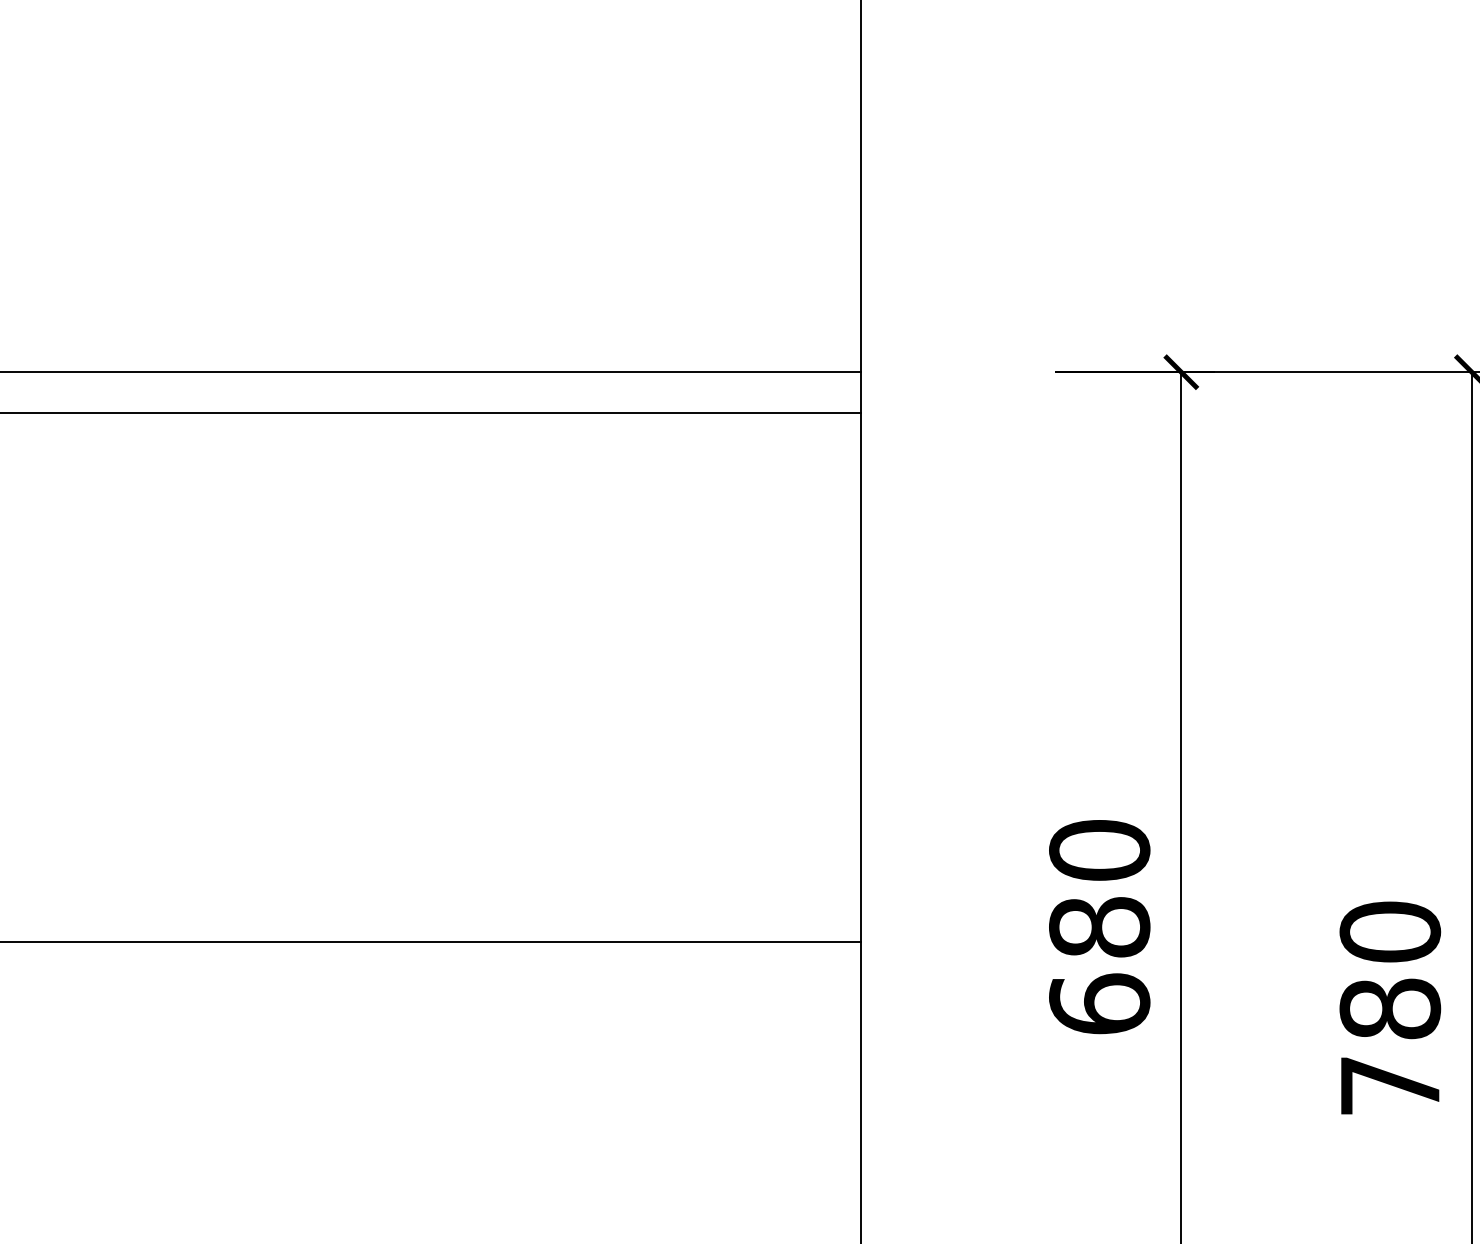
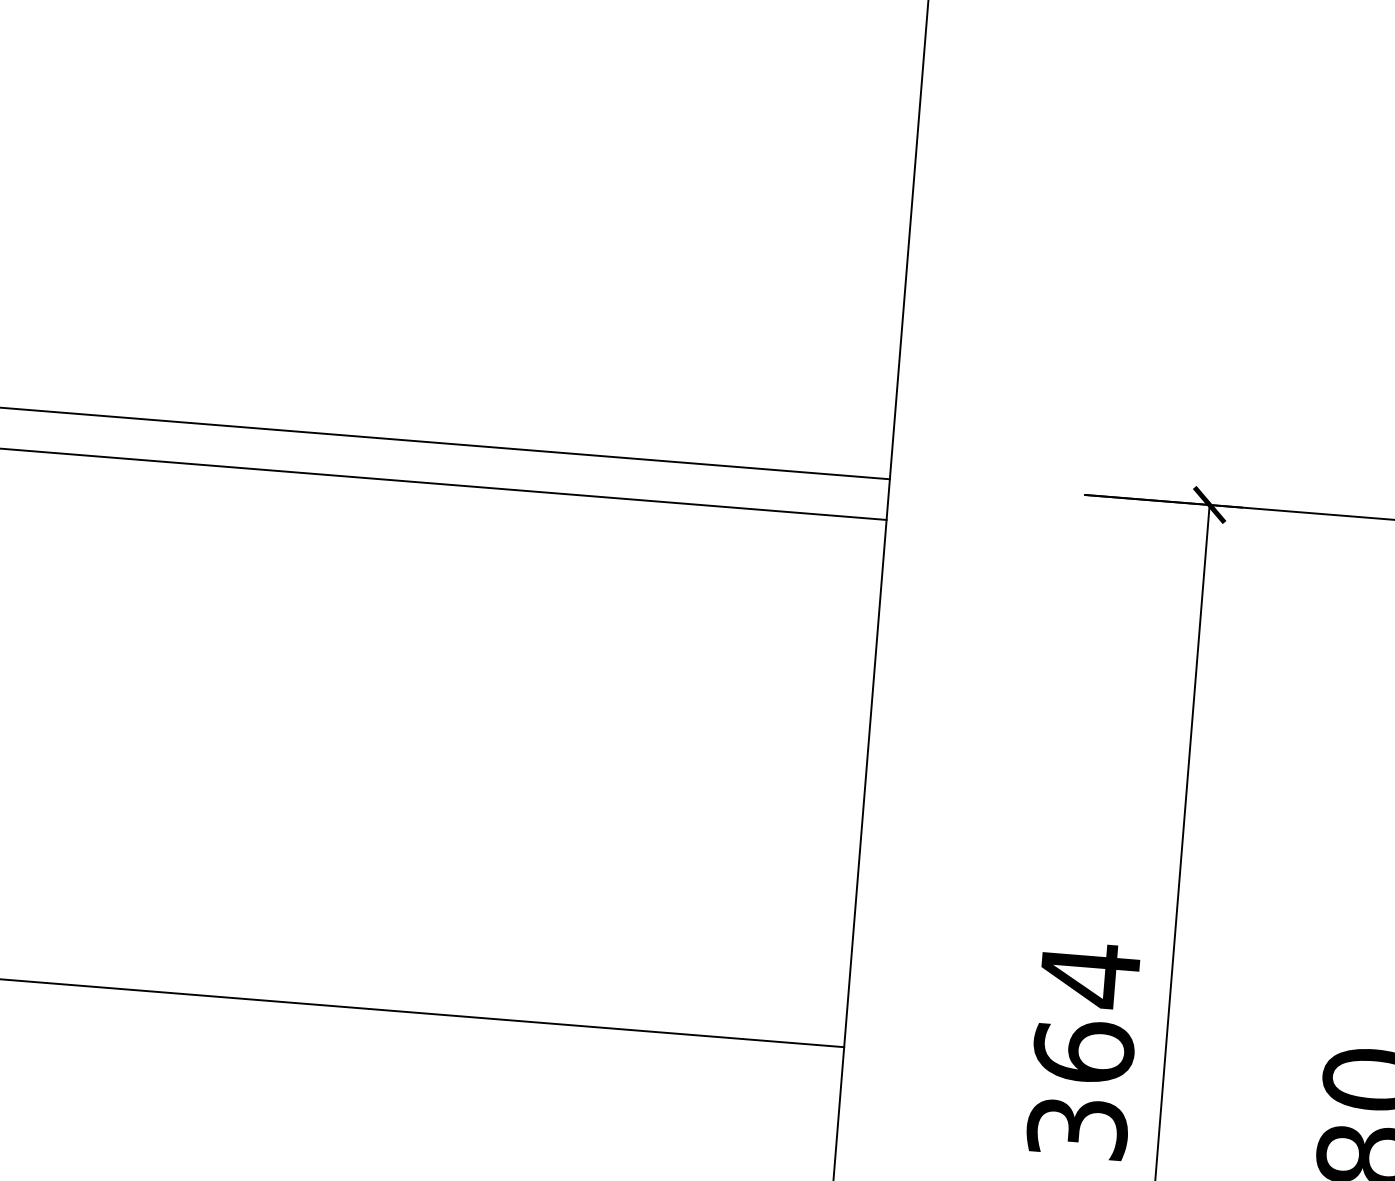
text: (1099, 926) -> (1083, 1050), 680 -> 364

